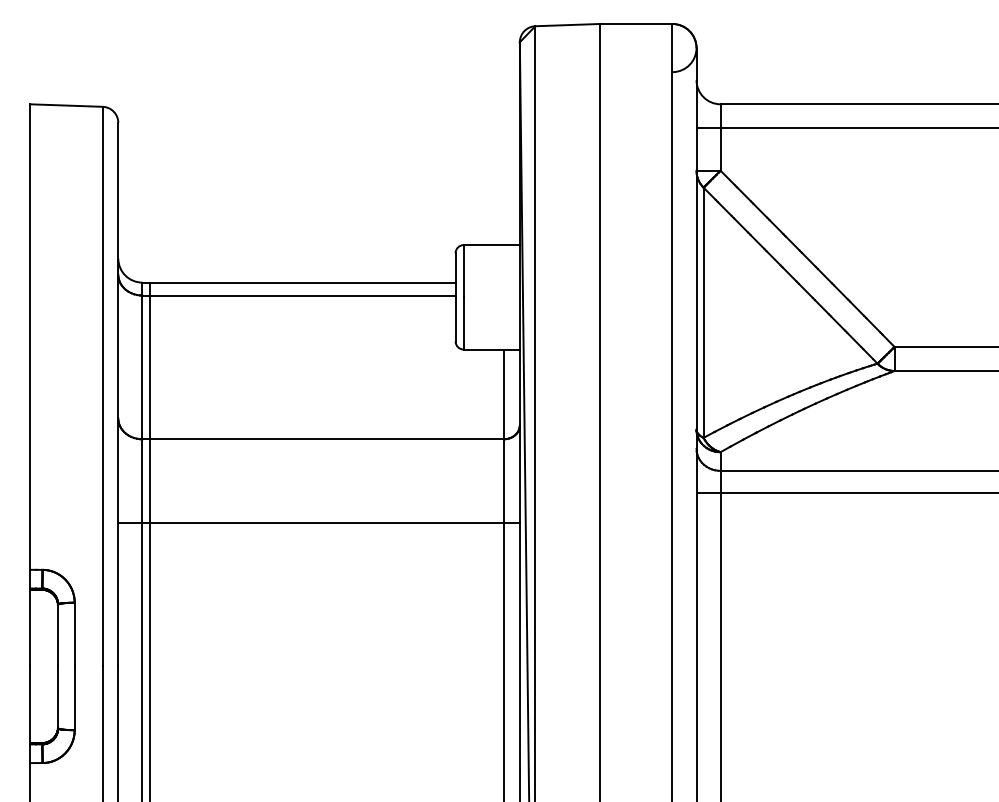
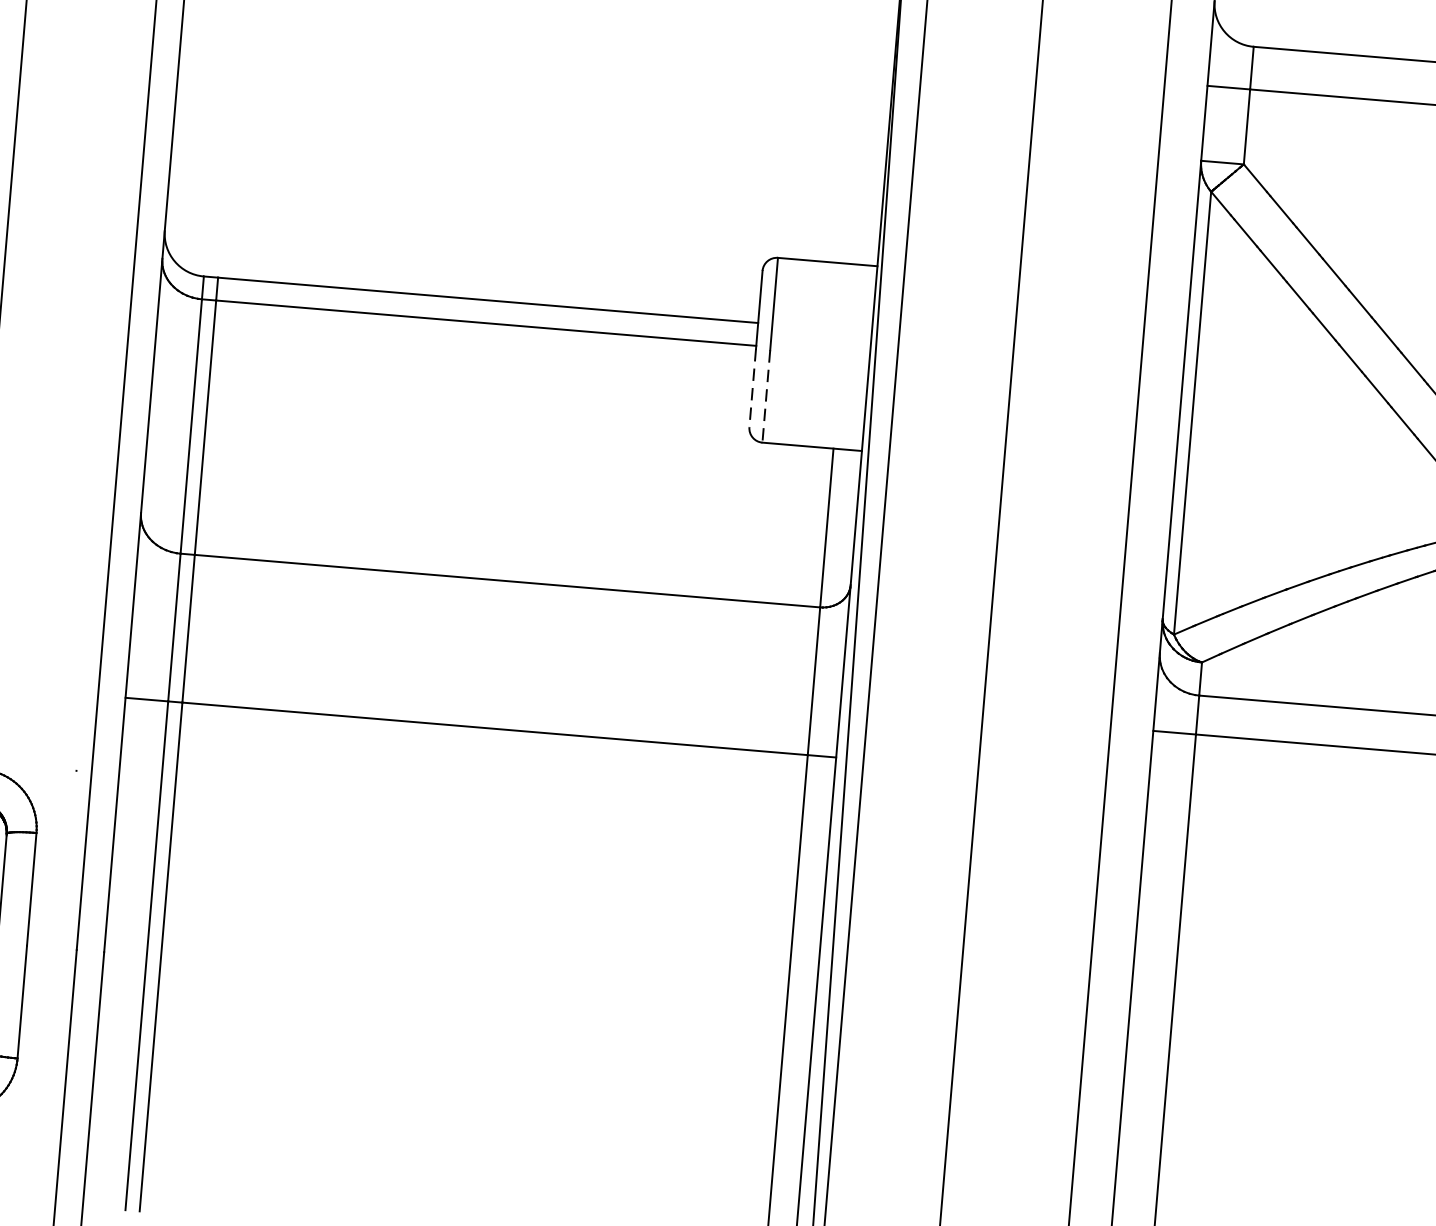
line: (455, 319) -> (752, 388), solid -> dashed
line: (463, 323) -> (766, 396), solid -> dashed

